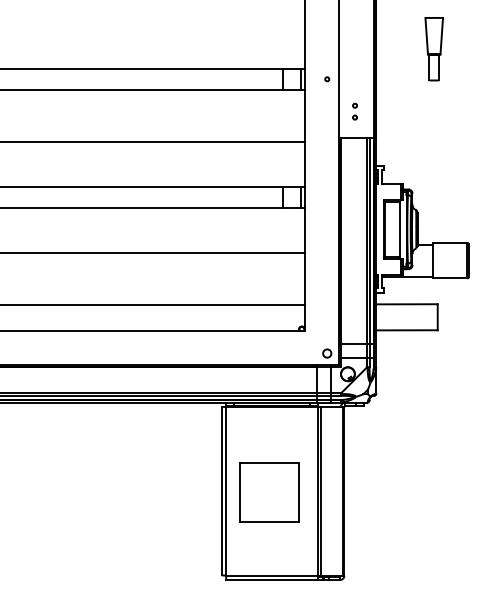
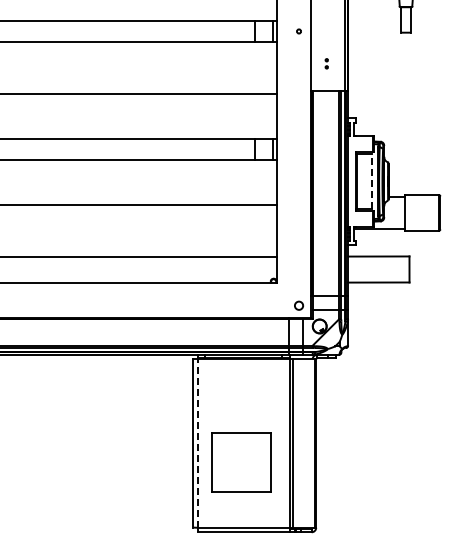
part: (354, 111) -> (326, 63), size x0.6
line: (400, 229) -> (372, 181), solid -> dashed
line: (226, 490) -> (198, 442), solid -> dashed
part: (269, 492) -> (241, 462), moved

